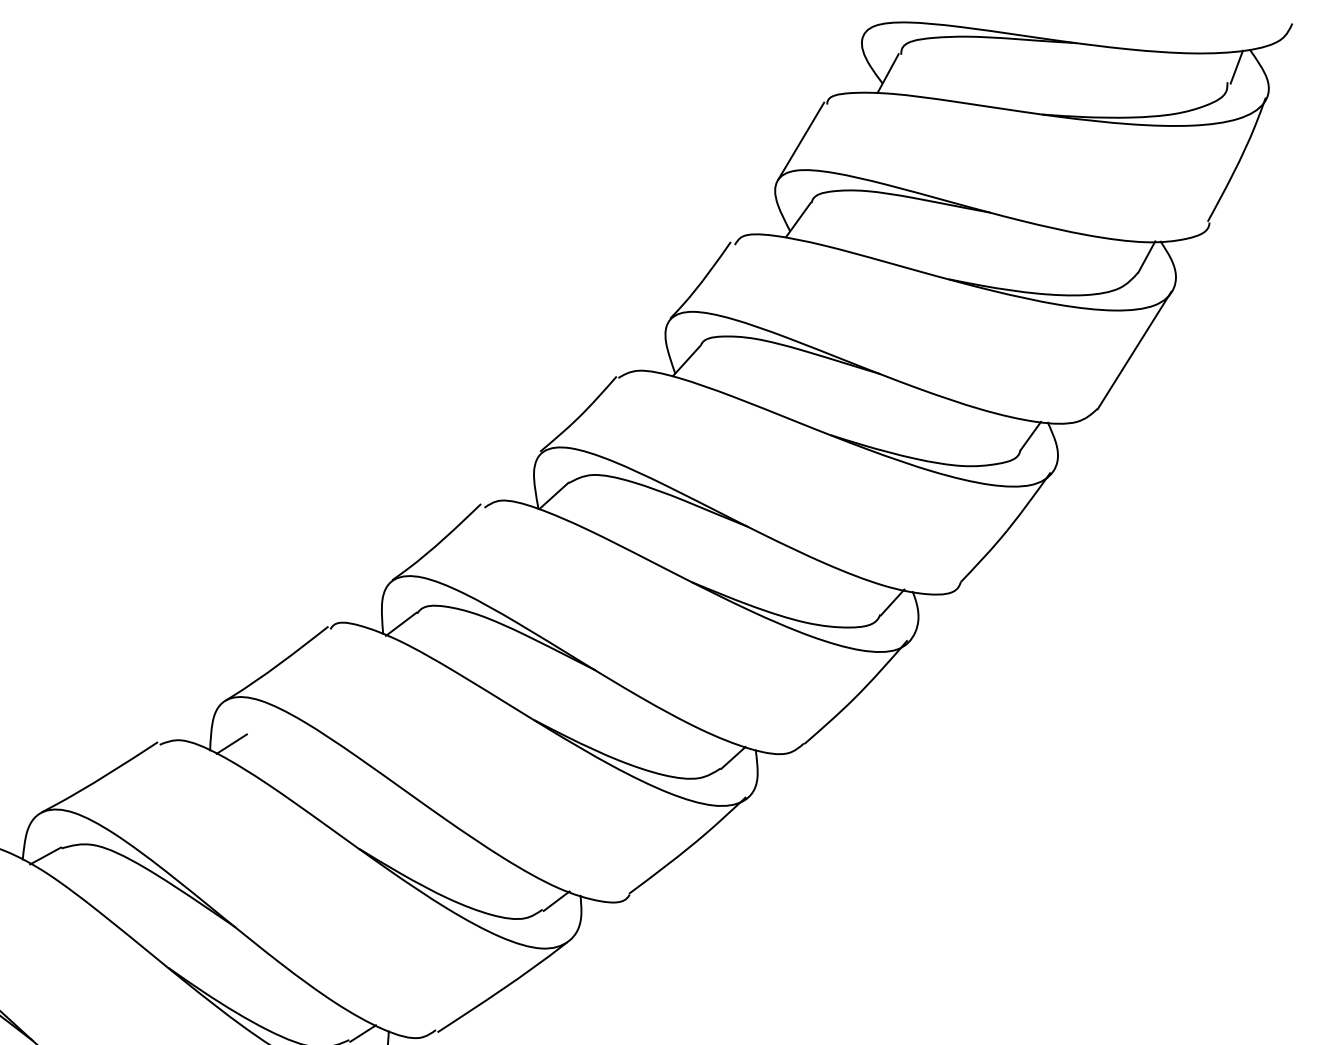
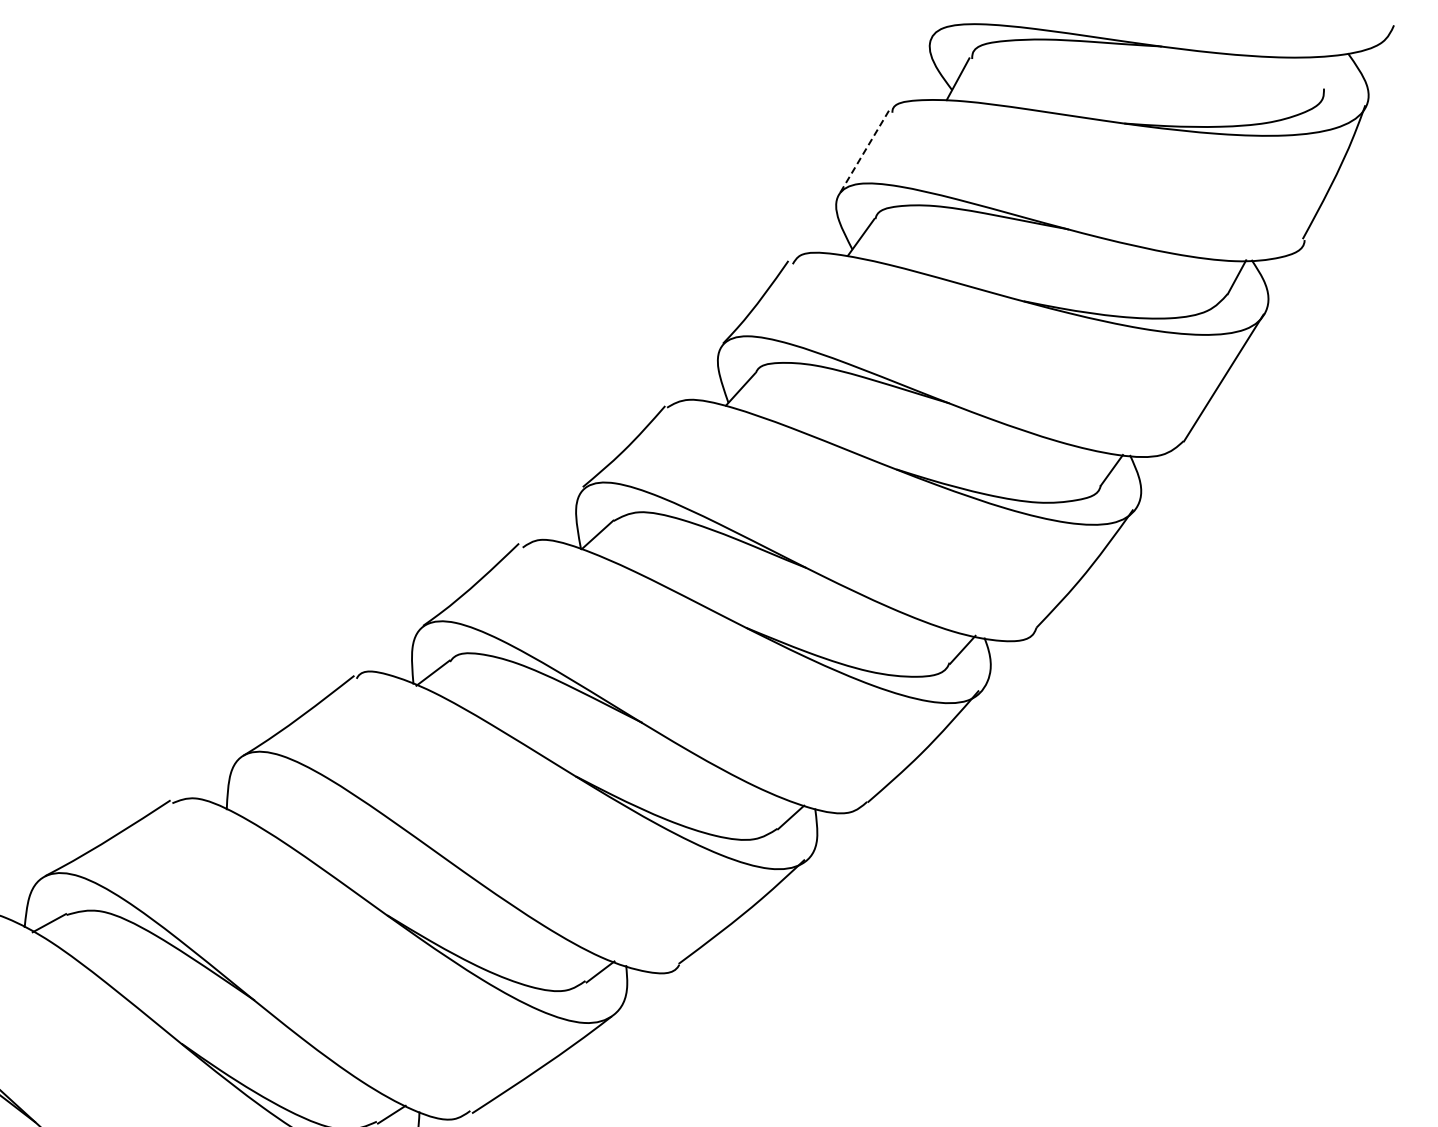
line: (1236, 67) -> (1333, 72), removed
line: (801, 141) -> (864, 152), solid -> dashed
line: (231, 744) -> (249, 802), removed

